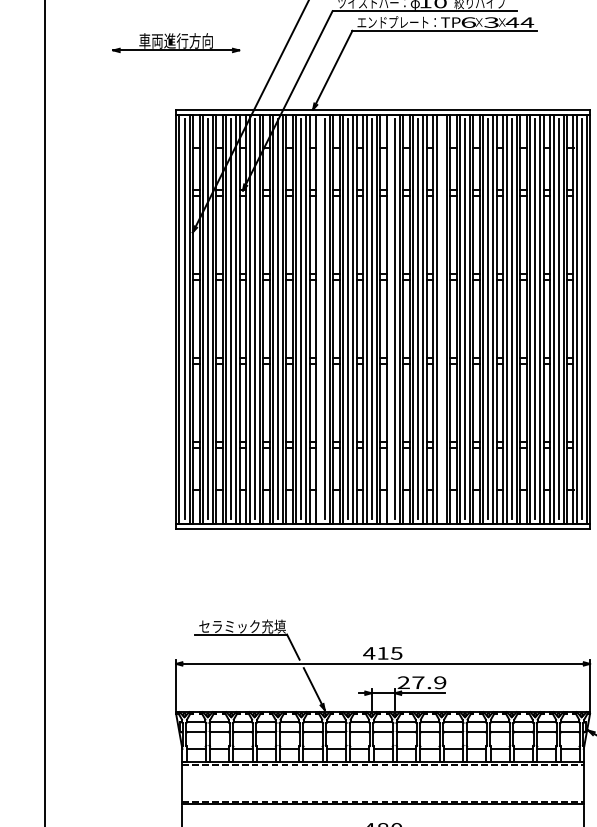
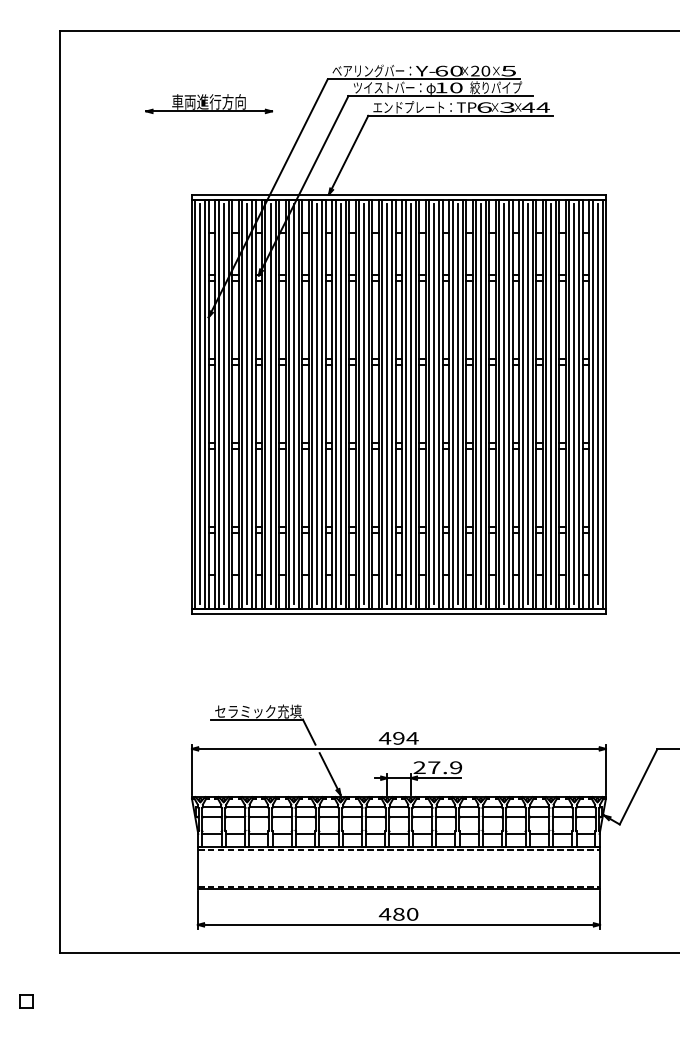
part: (176, 43) -> (209, 104), moved
line: (319, 318) -> (335, 403), added
line: (389, 318) -> (405, 403), added
line: (441, 318) -> (457, 403), added
text: (389, 653) -> (405, 738), 415 -> 494

